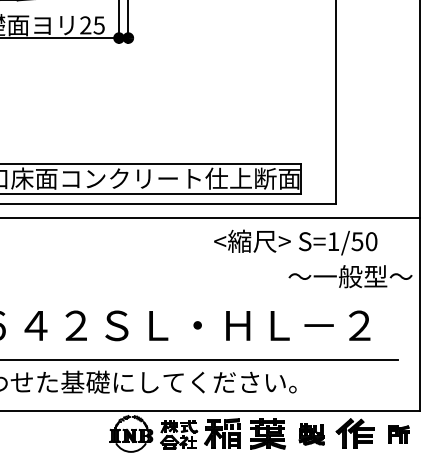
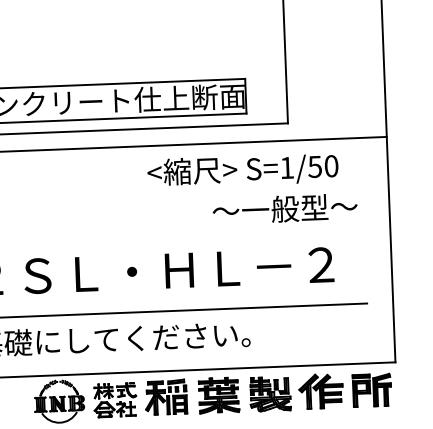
text: (350, 276) -> (285, 208), moved
part: (311, 434) -> (269, 394), size x1.43
part: (398, 434) -> (371, 390), size x1.67

